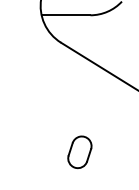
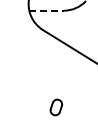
line: (67, 14) -> (47, 10), solid -> dashed
part: (80, 152) -> (56, 107), size x0.7

